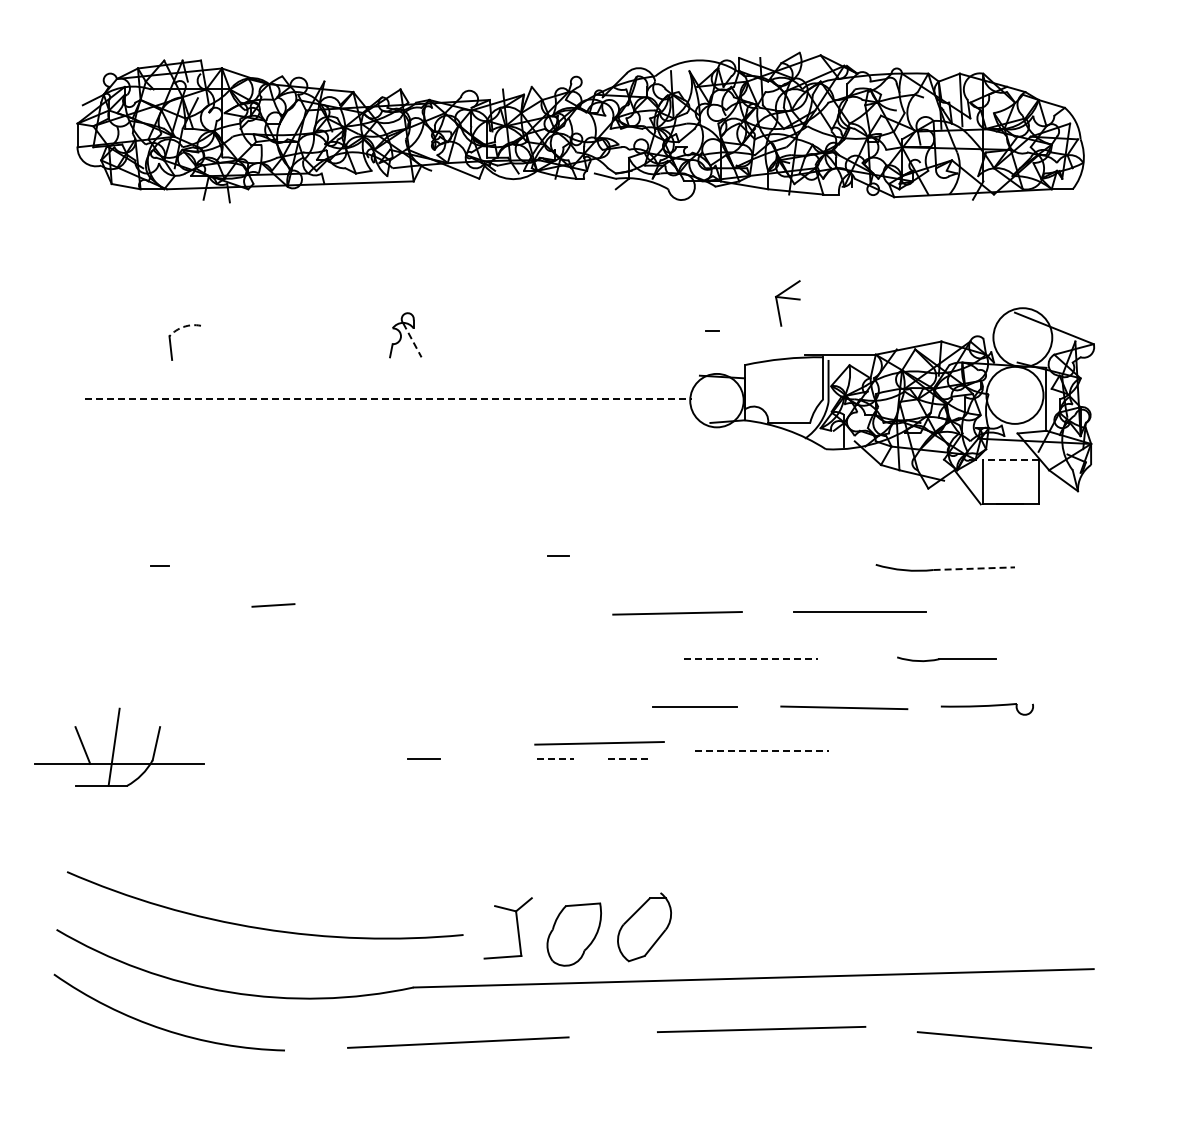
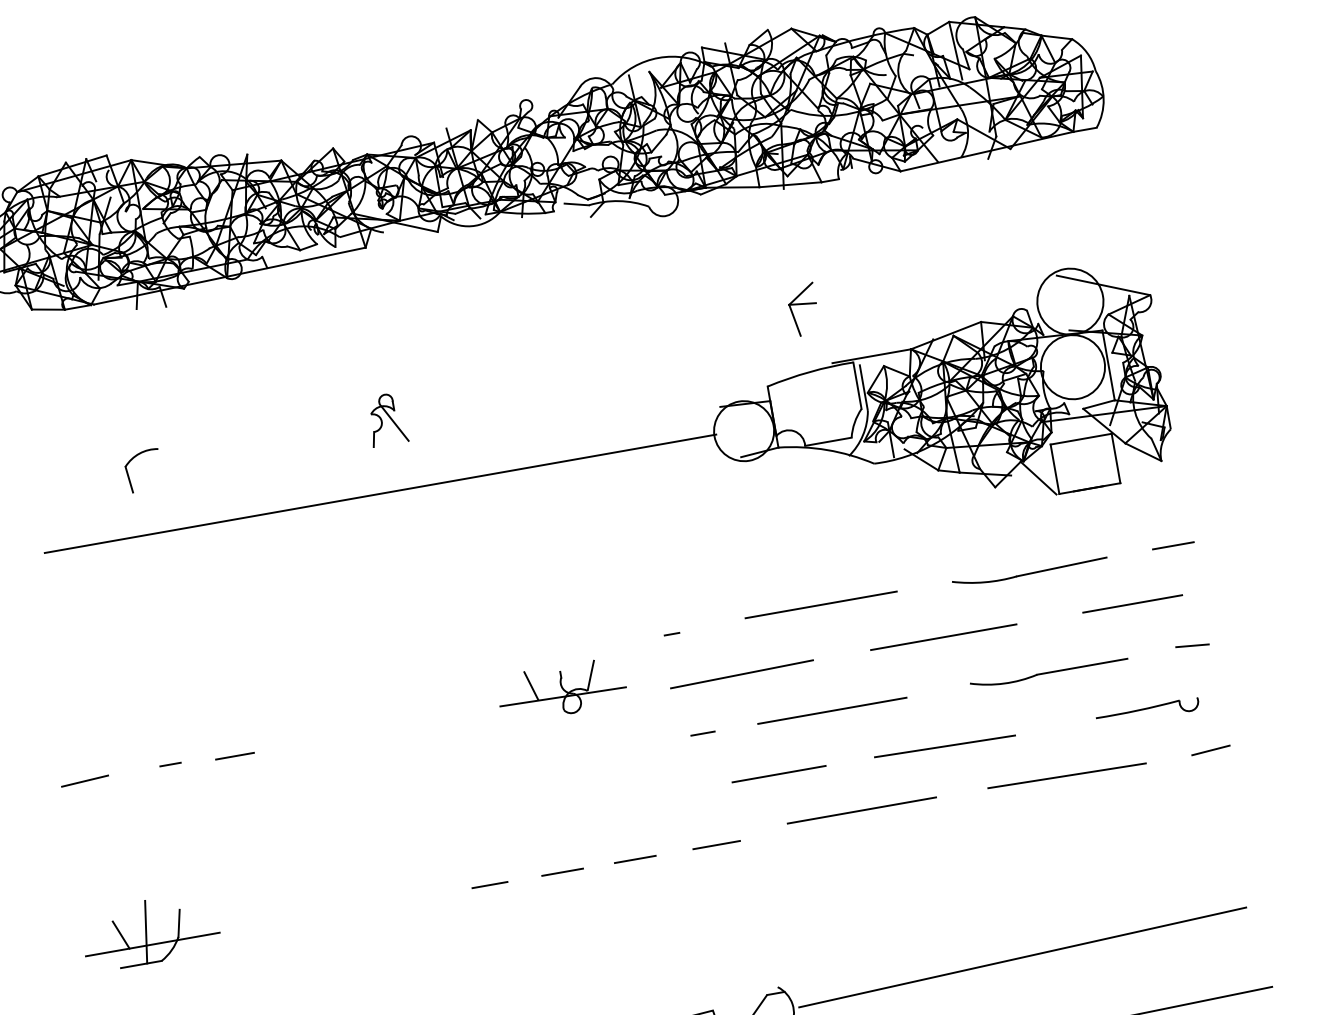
arc: (183, 326) -> (139, 453), dashed -> solid
line: (712, 330) -> (671, 633), moved
line: (412, 340) -> (395, 424), dashed -> solid
line: (389, 399) -> (381, 493), dashed -> solid
line: (1011, 459) -> (1081, 438), dashed -> solid
line: (558, 555) -> (703, 732), moved
line: (757, 564) -> (820, 604), added
line: (159, 565) -> (169, 763), moved
line: (1075, 566) -> (1173, 544), added
line: (974, 568) -> (1061, 566), dashed -> solid
part: (517, 598) -> (561, 689), added
line: (273, 605) -> (85, 781), moved
line: (220, 606) -> (234, 755), added
line: (1030, 612) -> (1132, 604), added
line: (1076, 657) -> (1192, 645), added
part: (946, 658) -> (1048, 671), size x1.43
line: (751, 659) -> (832, 710), dashed -> solid
part: (986, 709) -> (1147, 712), moved
line: (599, 743) -> (681, 833), removed
part: (119, 746) -> (150, 930), size x0.71
line: (761, 751) -> (861, 810), dashed -> solid
line: (946, 752) -> (1066, 775), added
line: (1076, 752) -> (1210, 750), added
line: (489, 759) -> (562, 872), added
line: (555, 759) -> (635, 859), dashed -> solid
line: (629, 759) -> (717, 845), dashed -> solid
line: (879, 904) -> (1022, 957), added

